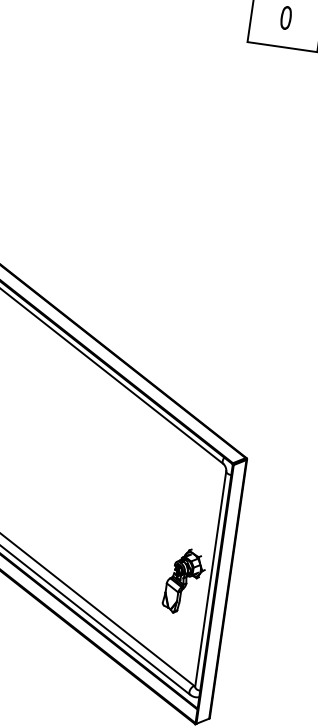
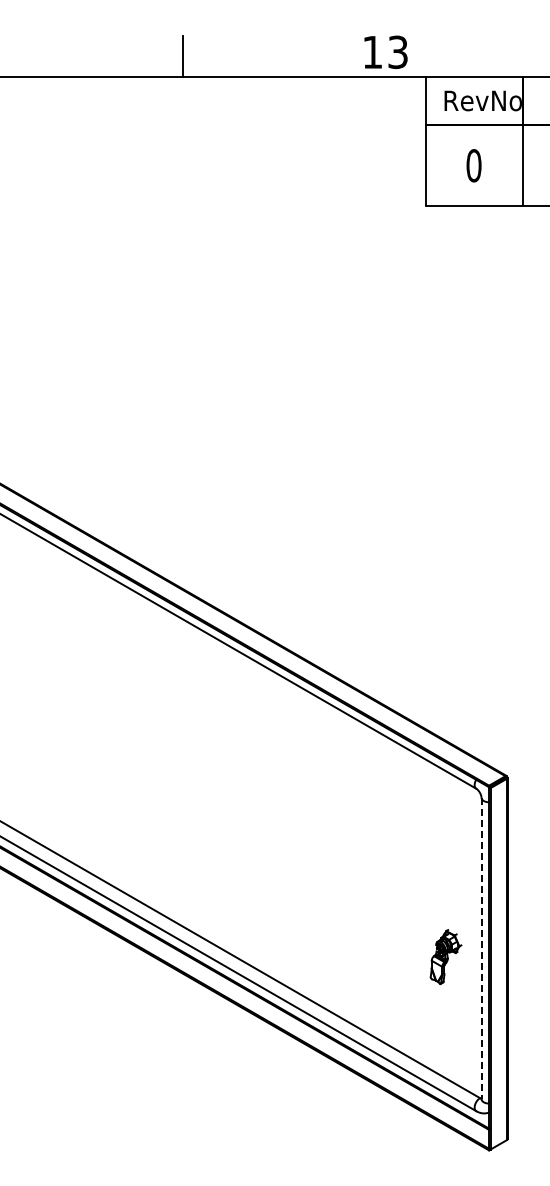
line: (210, 578) -> (481, 948), solid -> dashed
part: (184, 580) -> (445, 956), size x0.6

